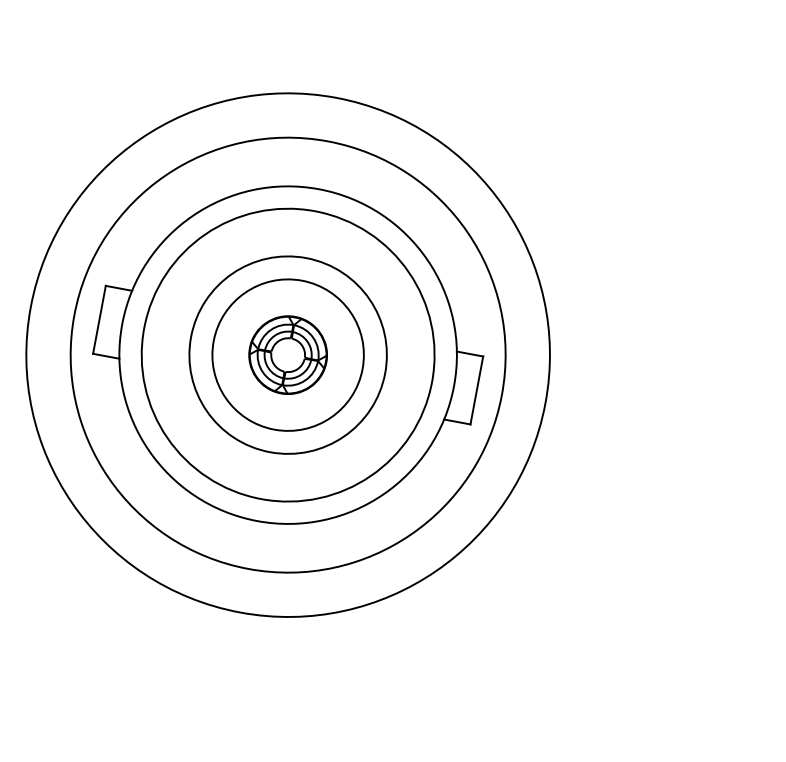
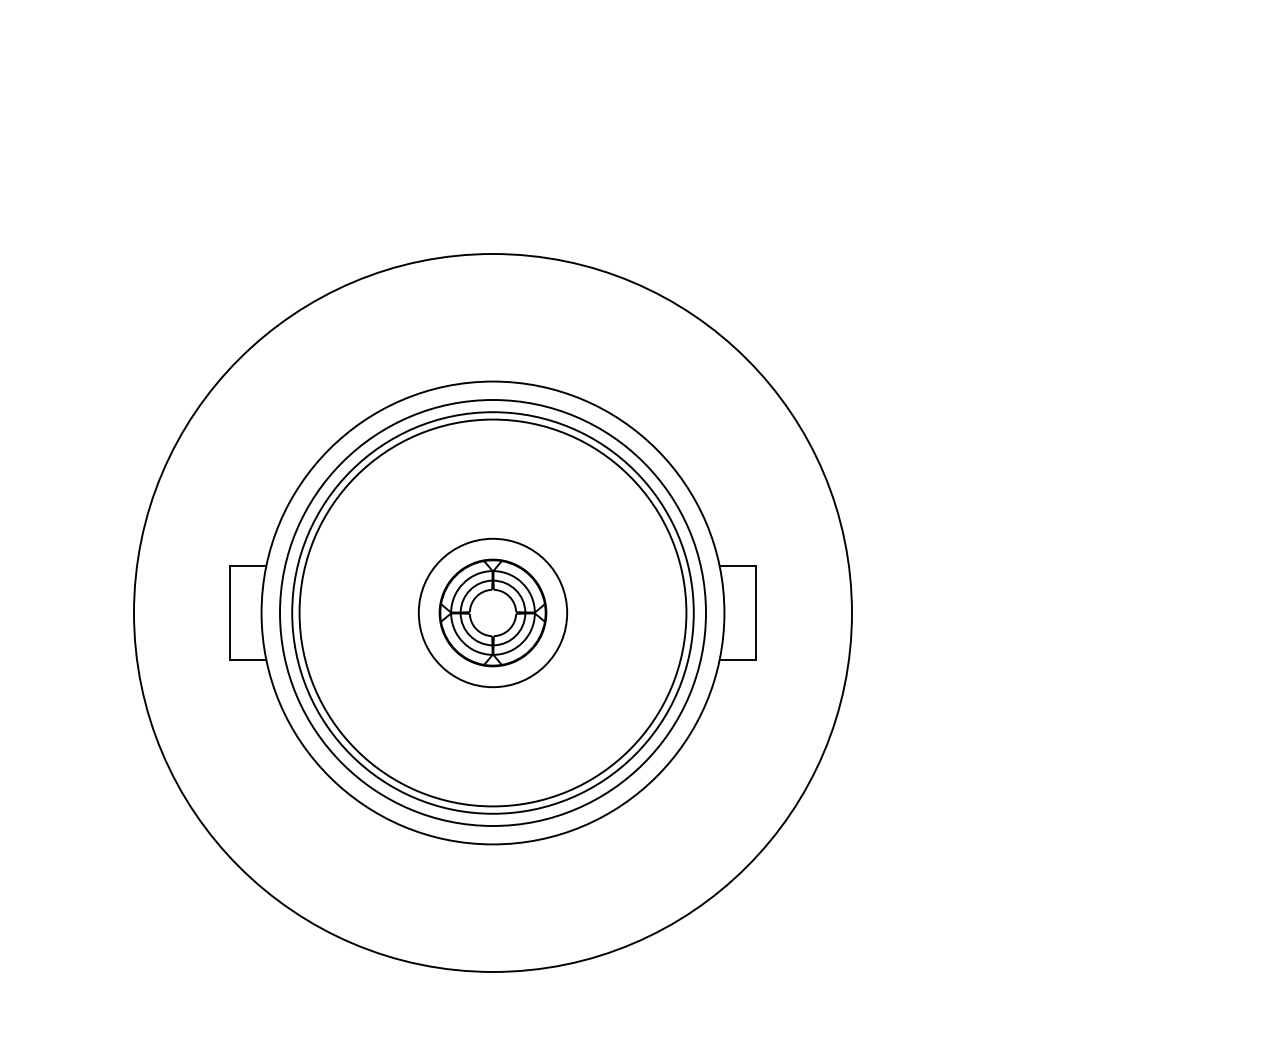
circle: (287, 354) -> (492, 612), size x0.71
circle: (287, 354) -> (492, 612), size x0.71
circle: (287, 354) -> (492, 612), size x1.43

